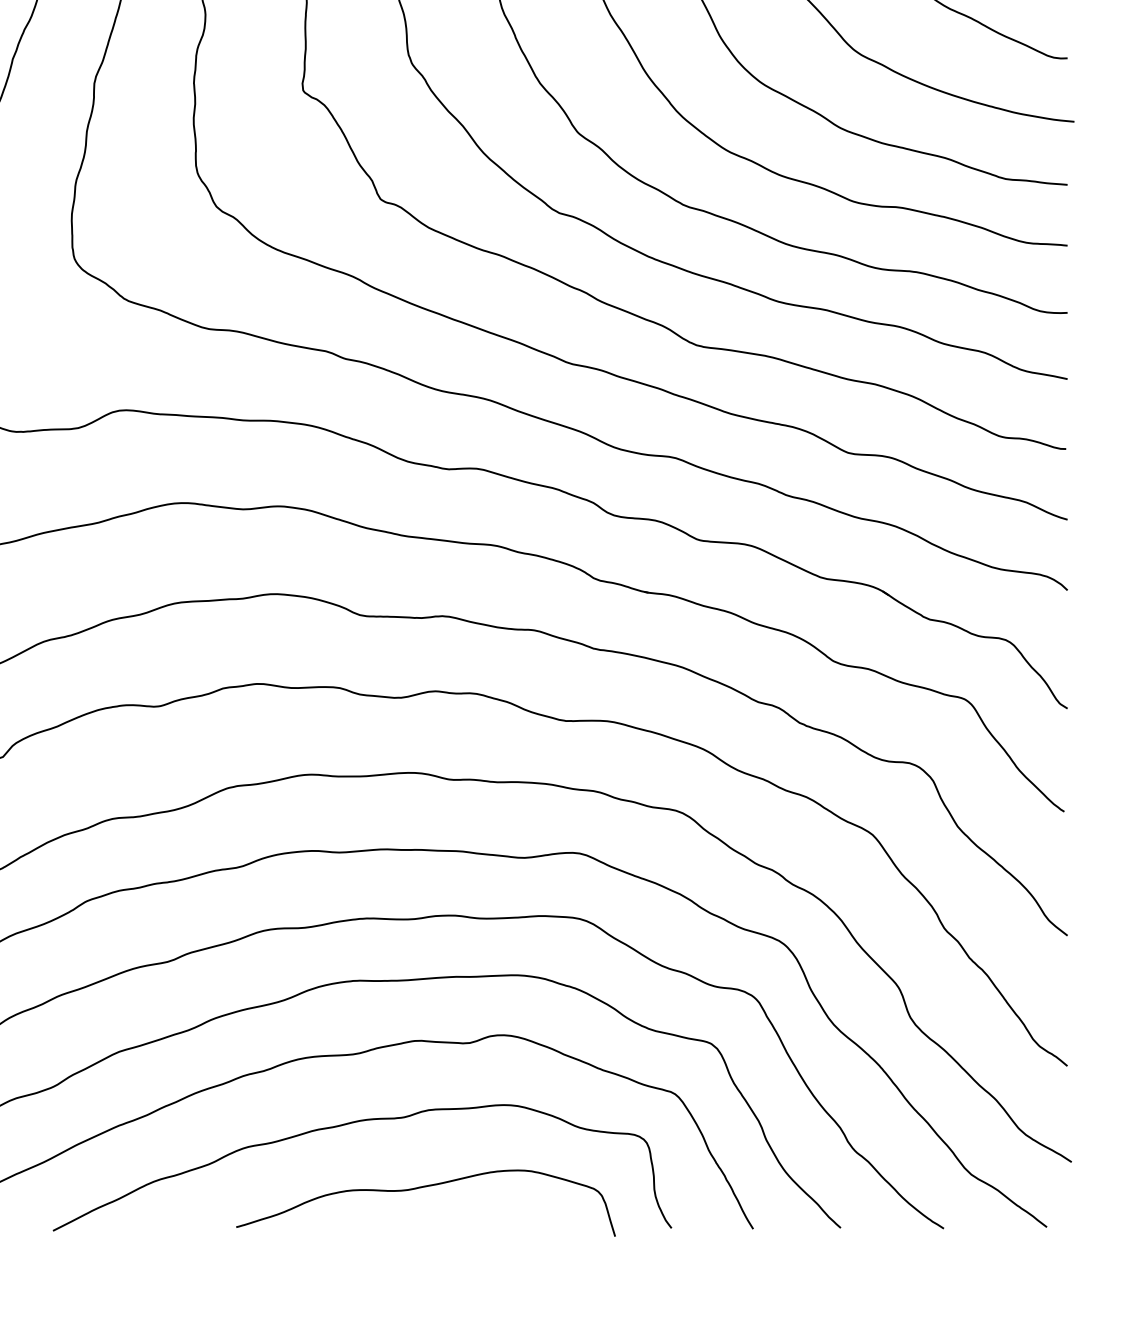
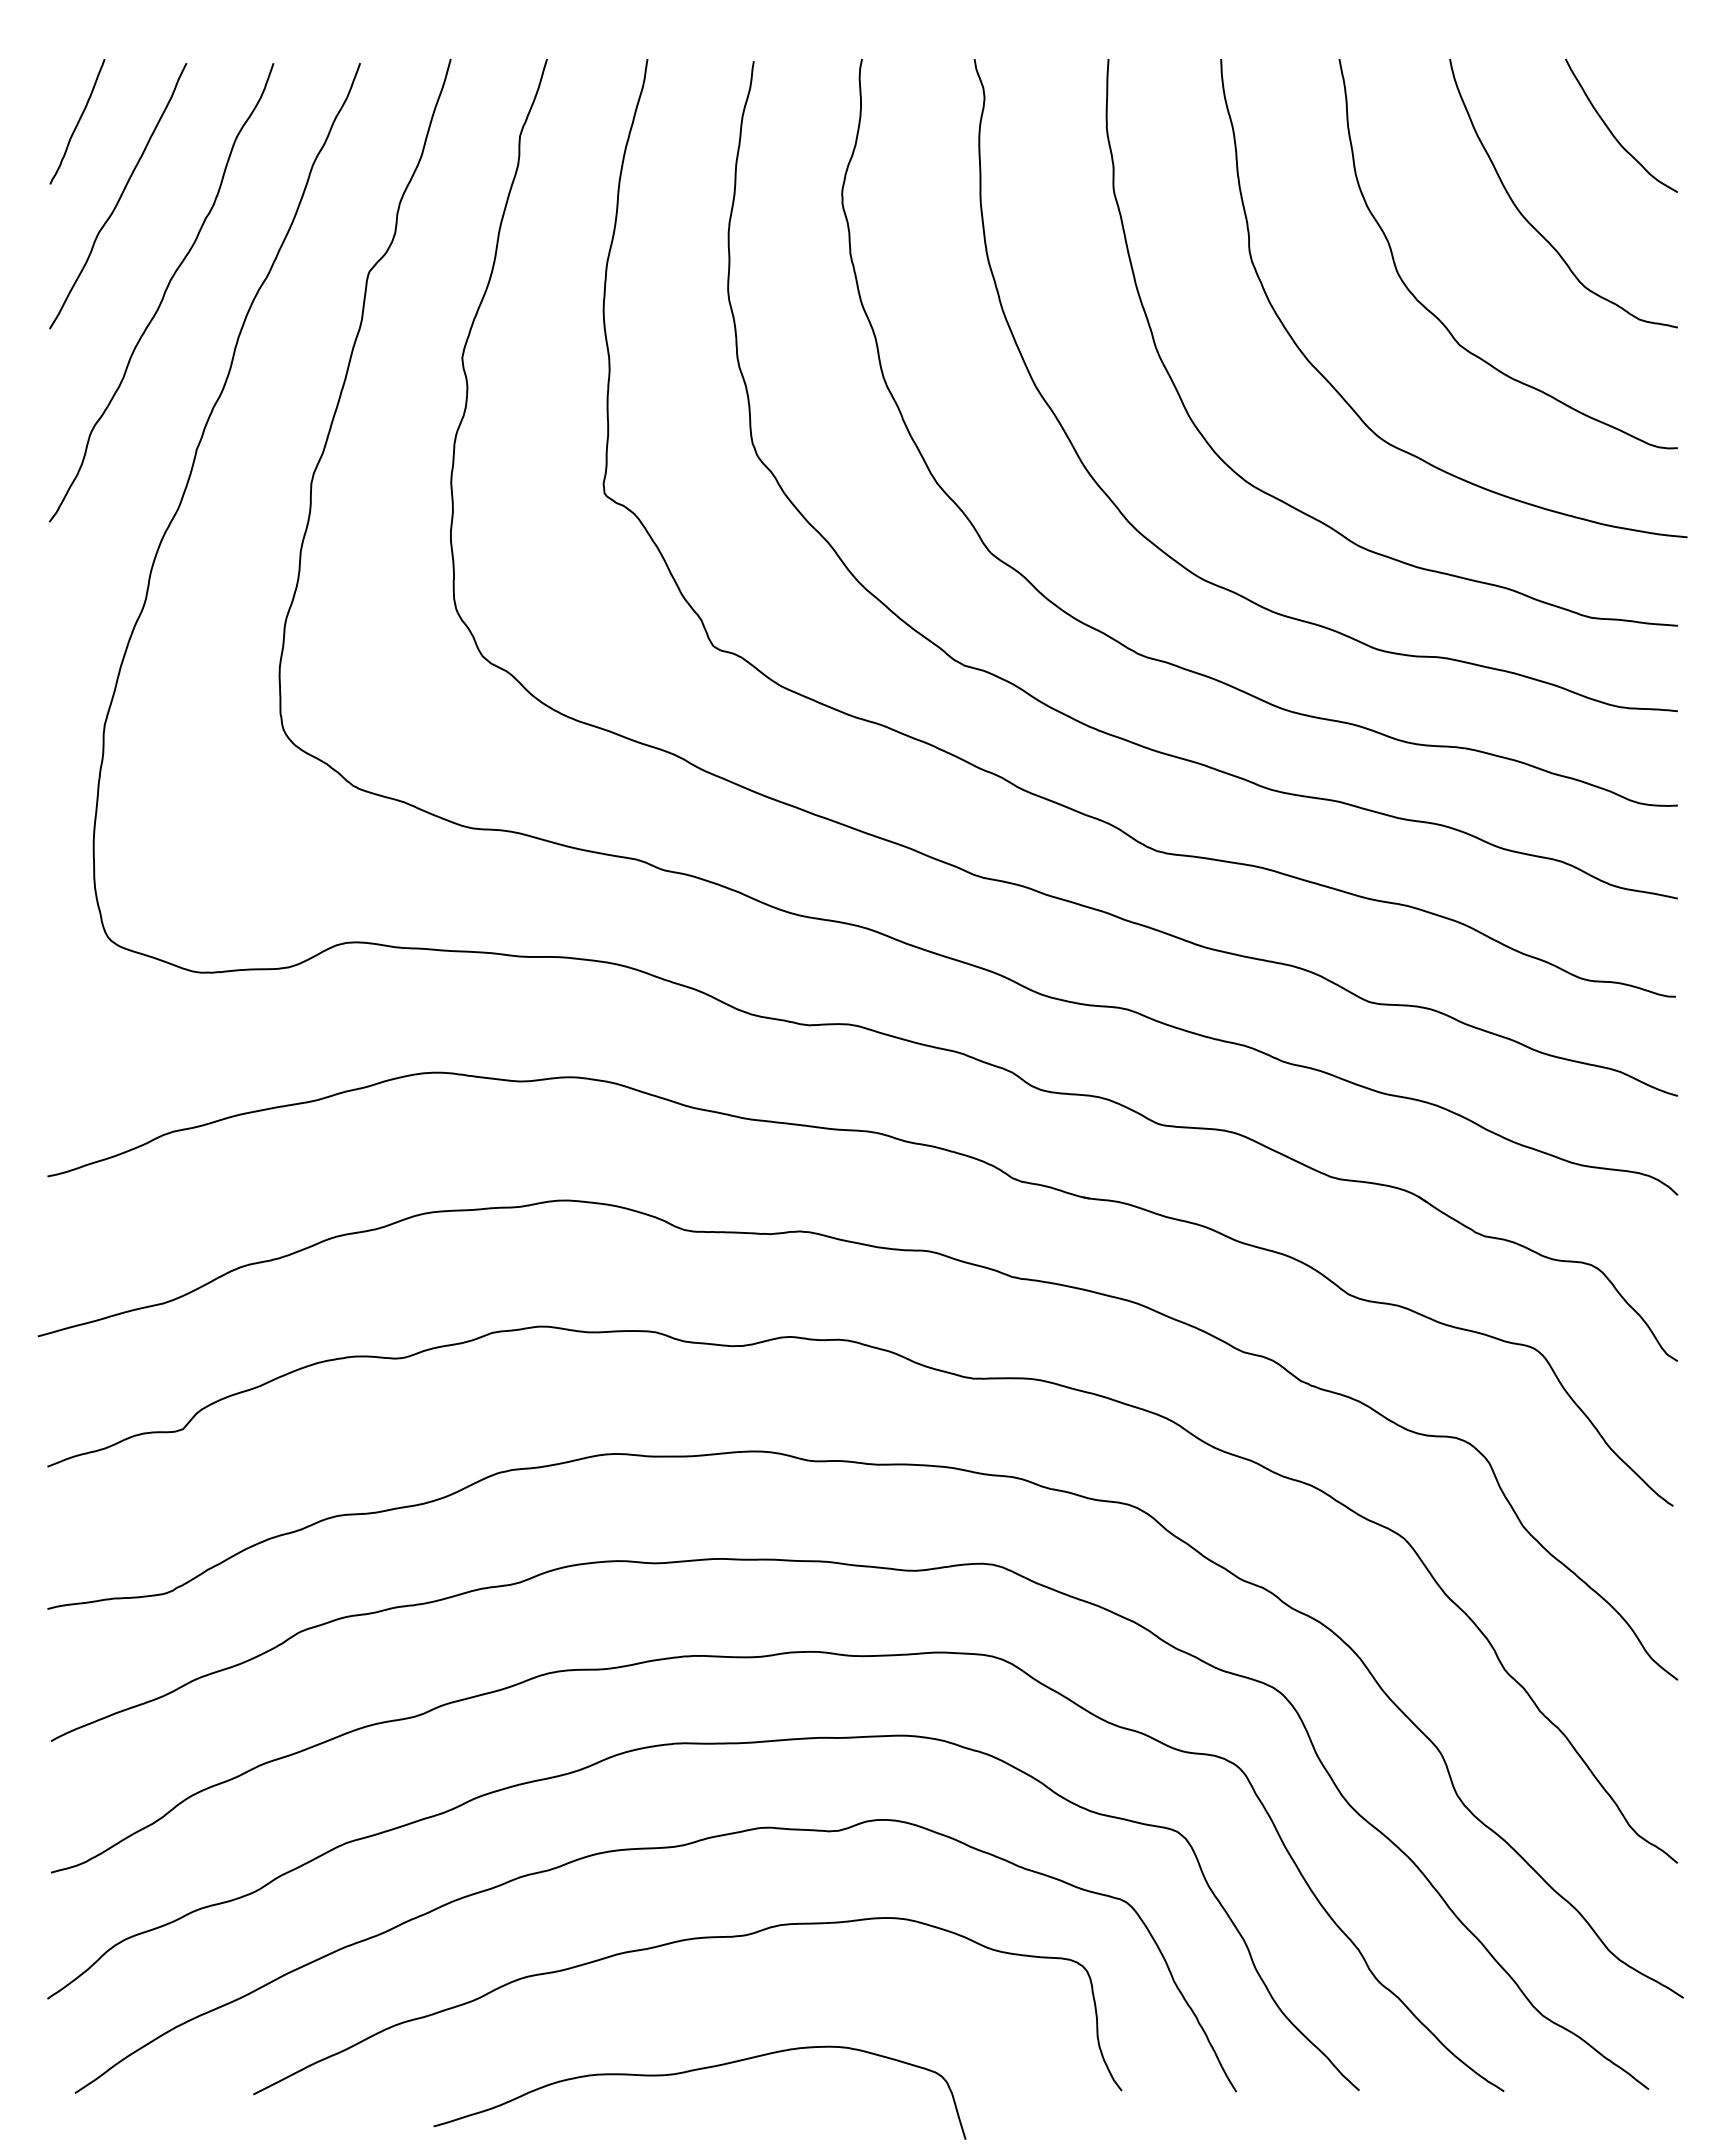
curve: (421, 1188) -> (693, 2071), moved

